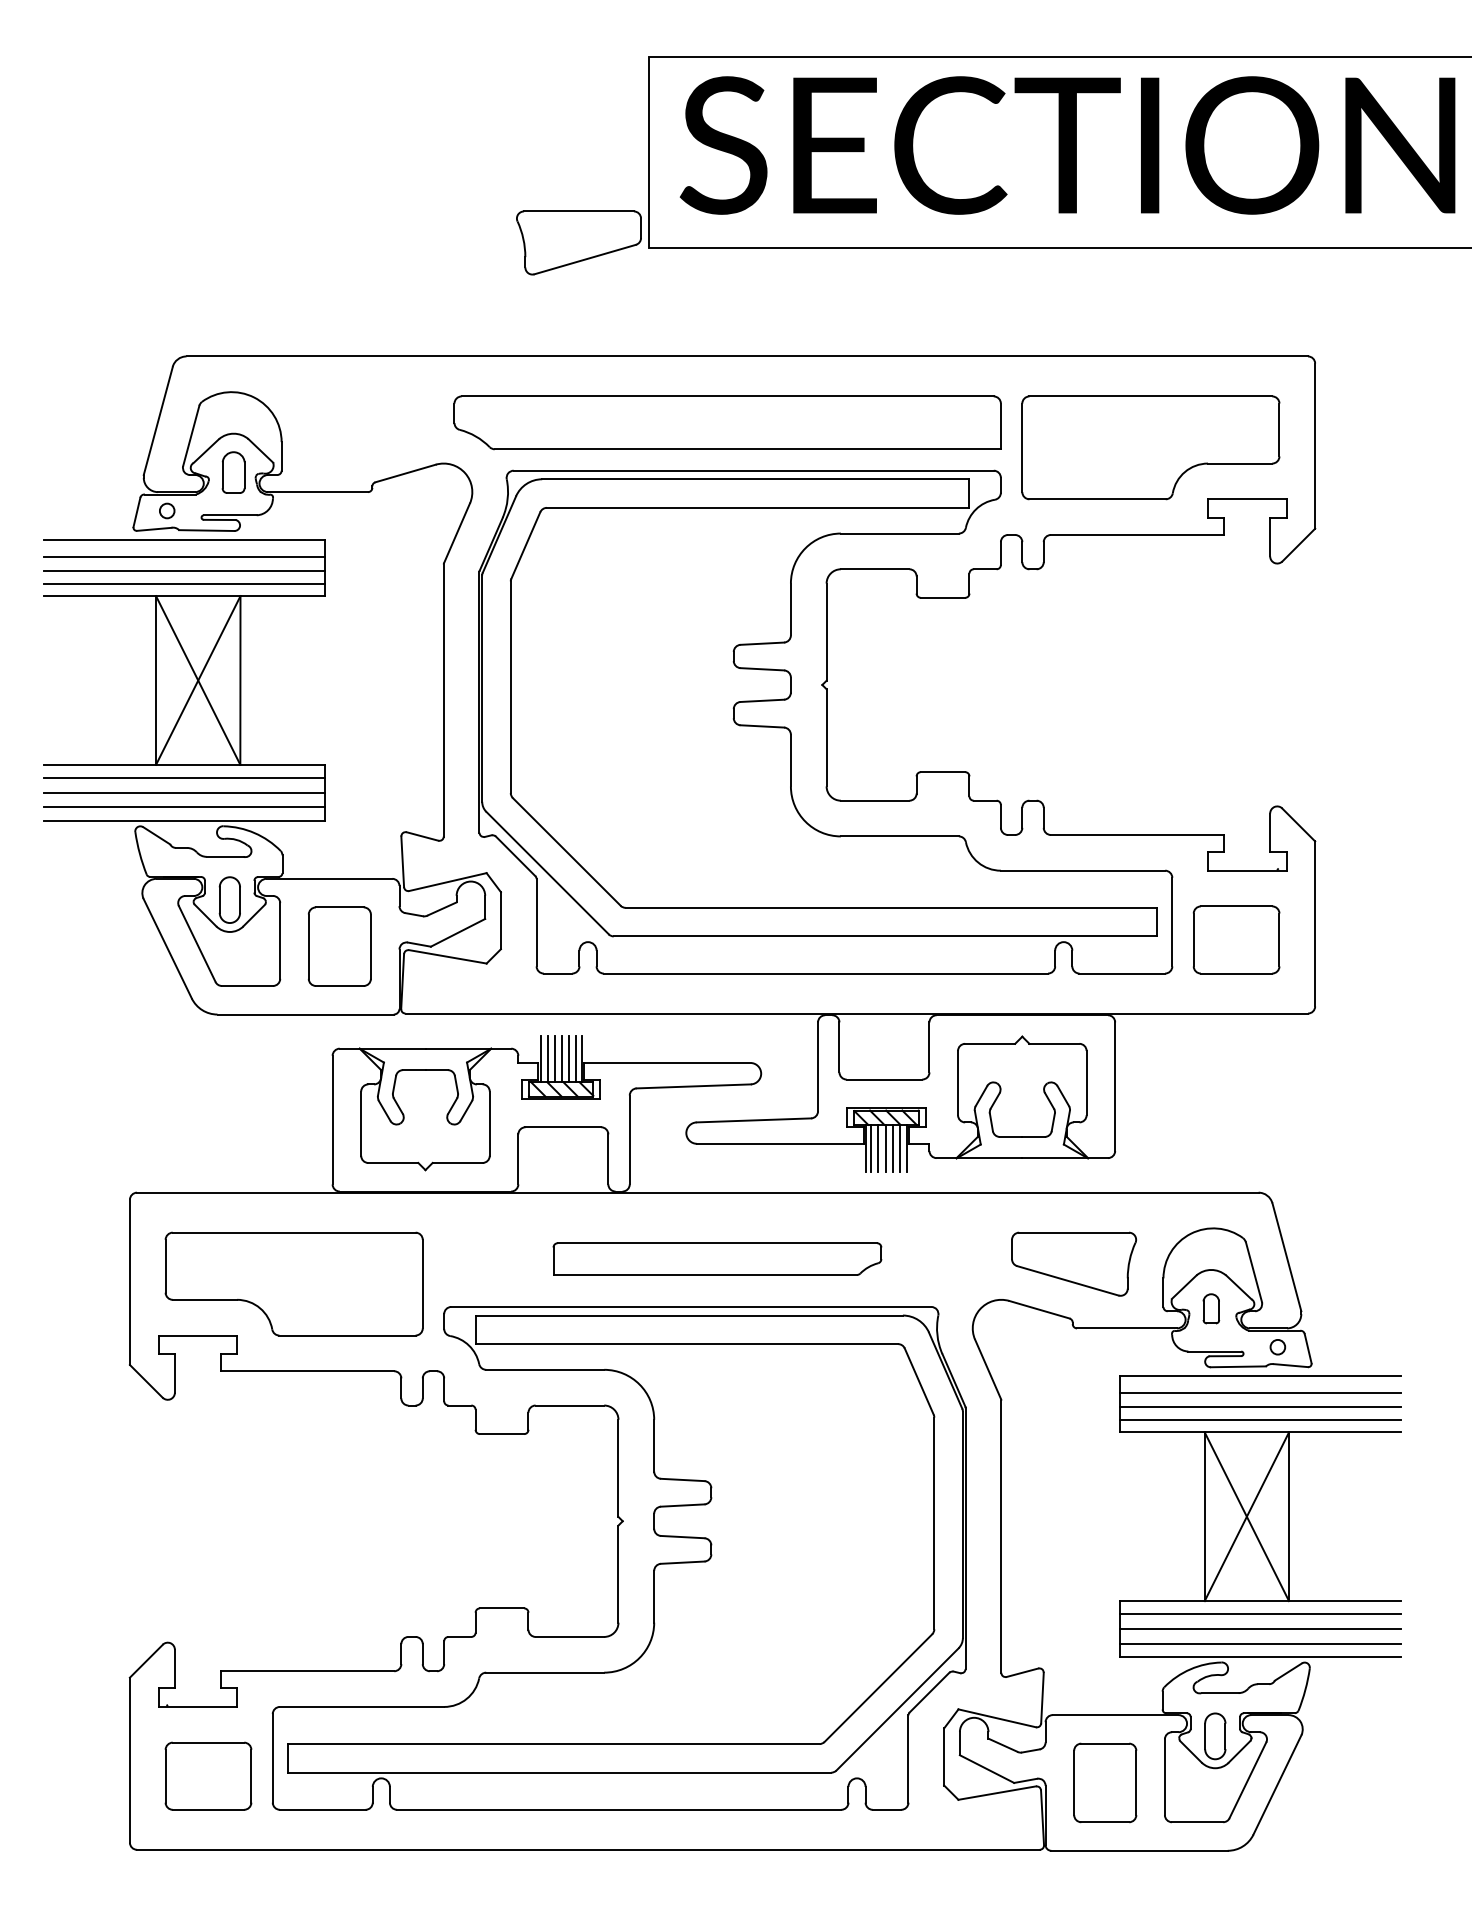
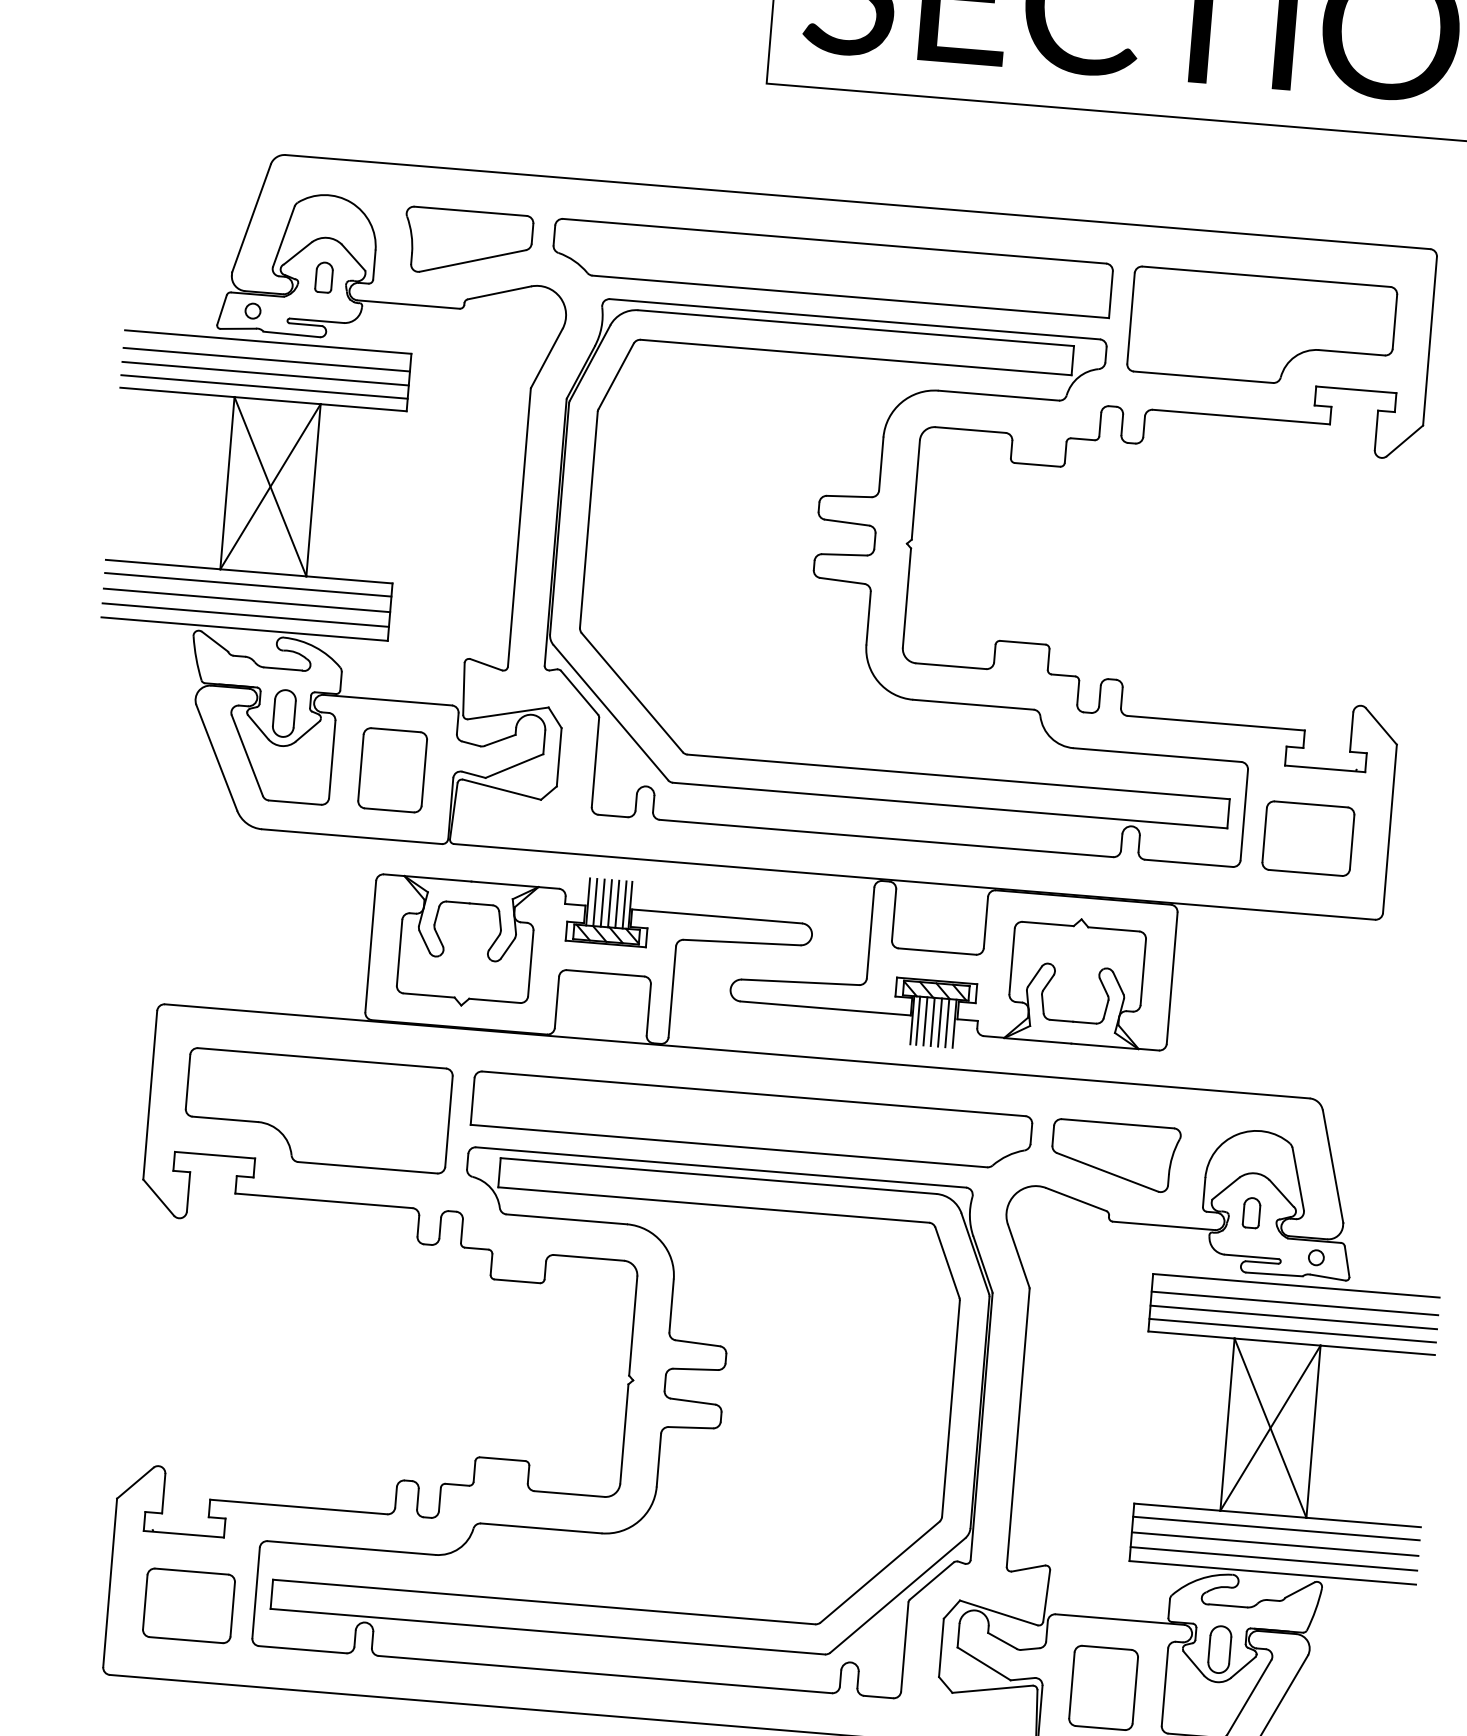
part: (578, 242) -> (467, 242), moved
part: (233, 472) -> (323, 277), size x0.71
part: (717, 1258) -> (751, 1120), size x1.67

